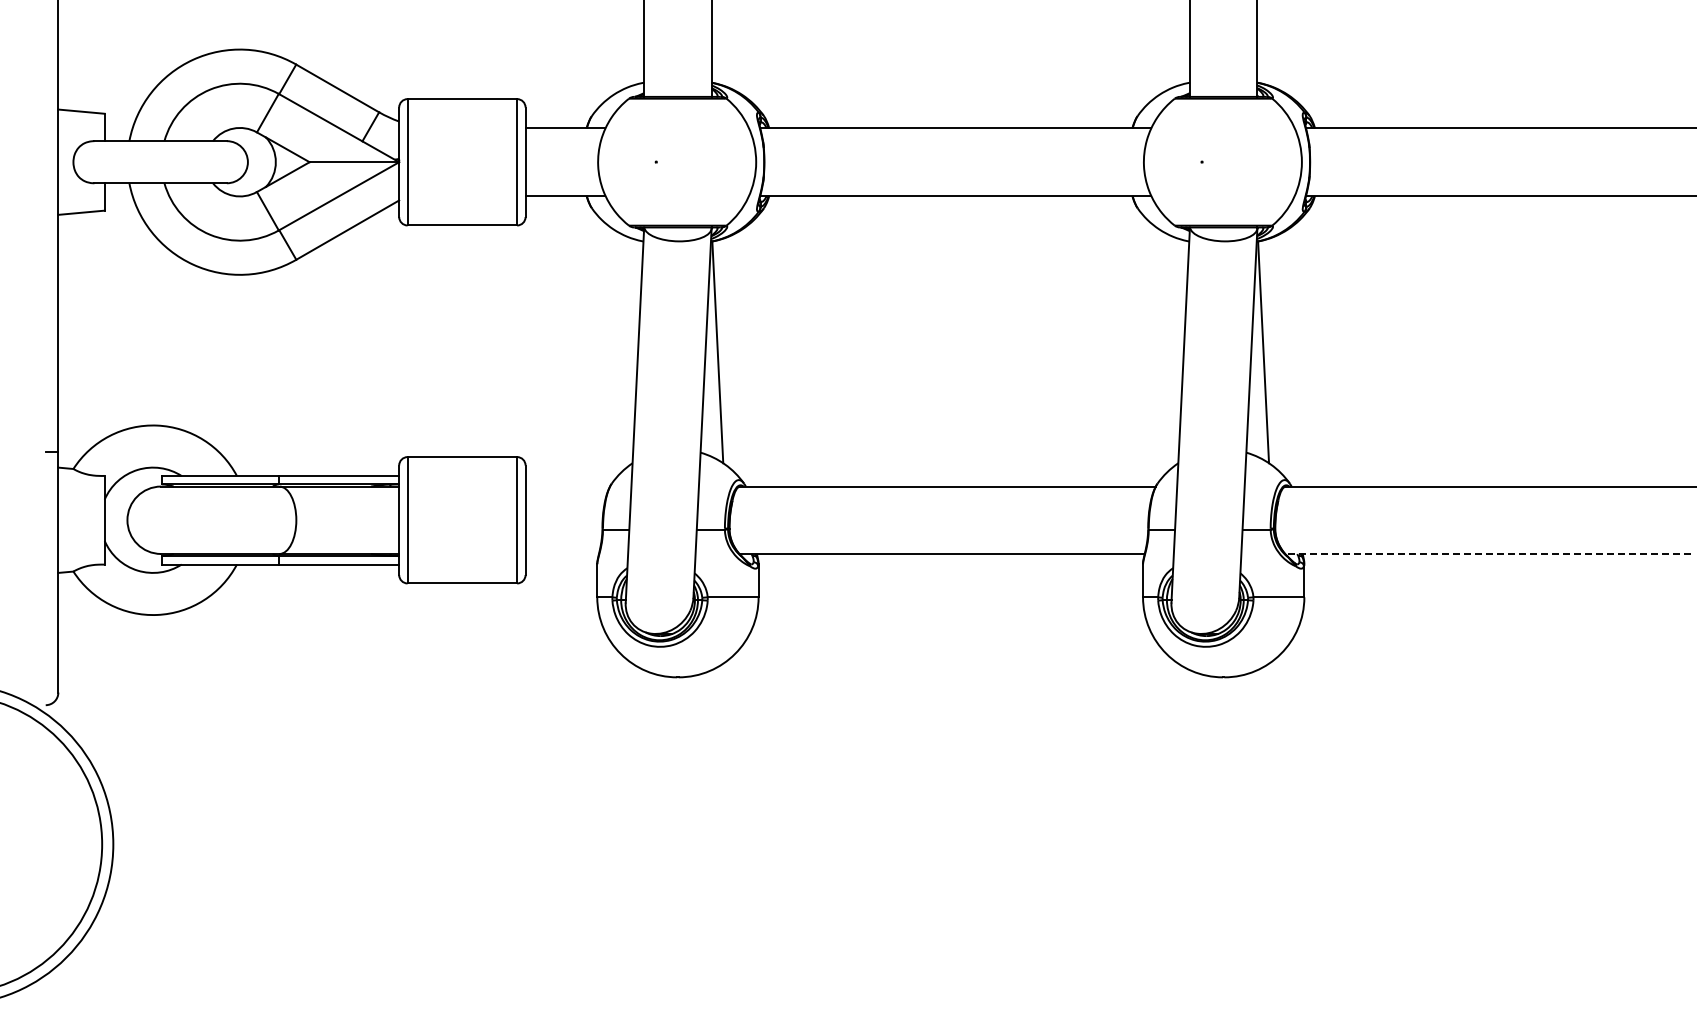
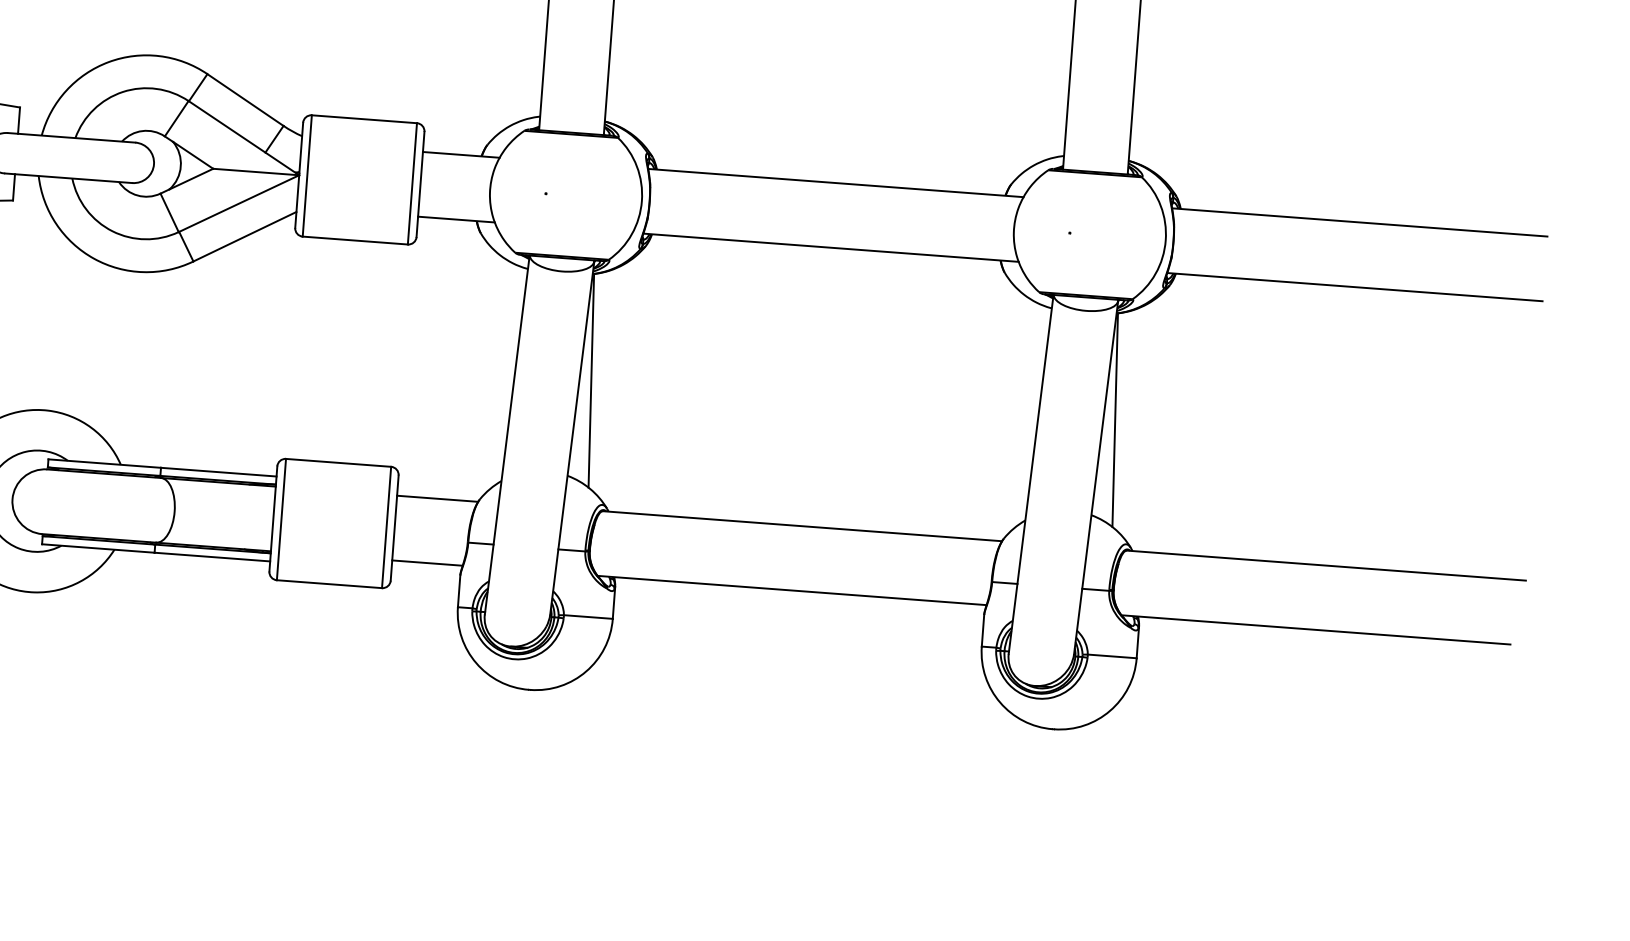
line: (567, 486) -> (437, 498), added
line: (561, 553) -> (426, 562), added
line: (1487, 553) -> (1315, 629), dashed -> solid

